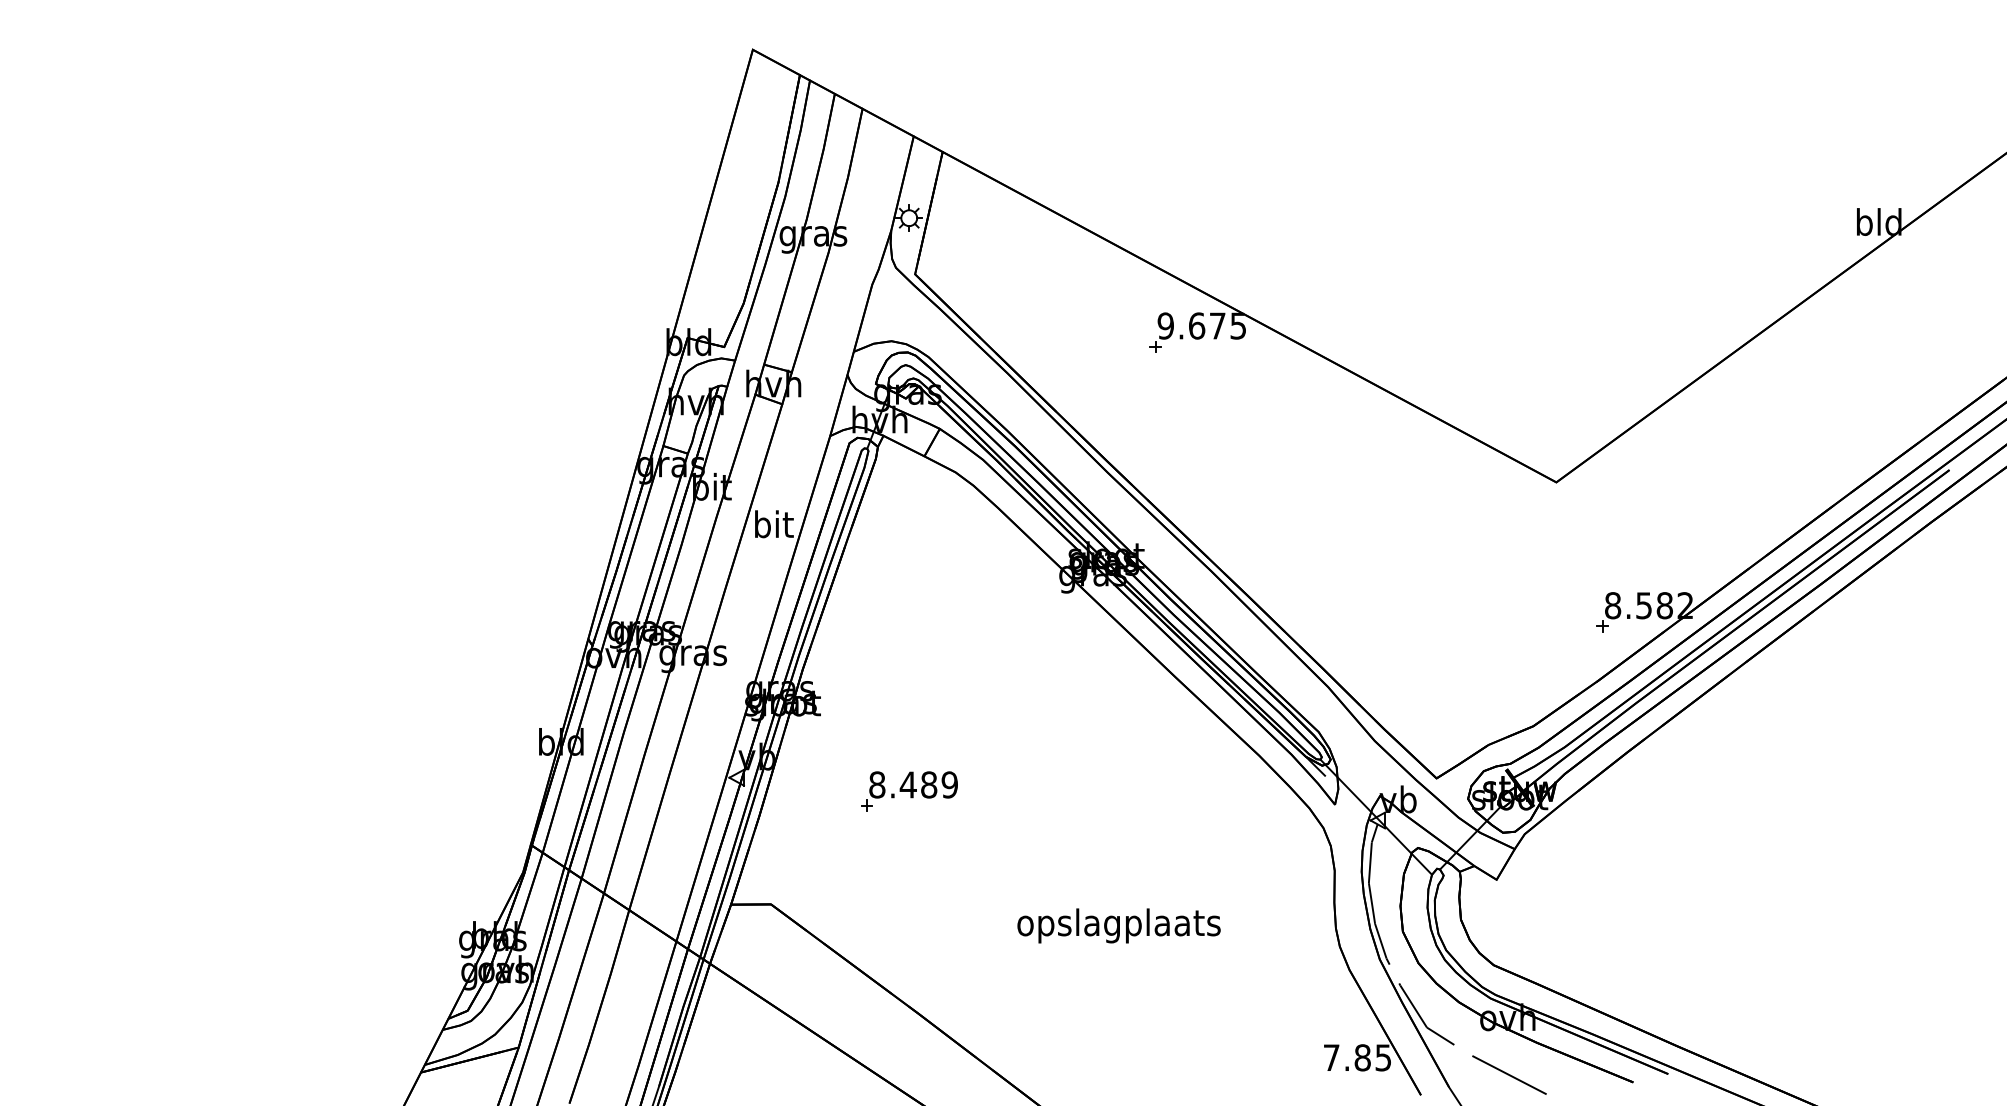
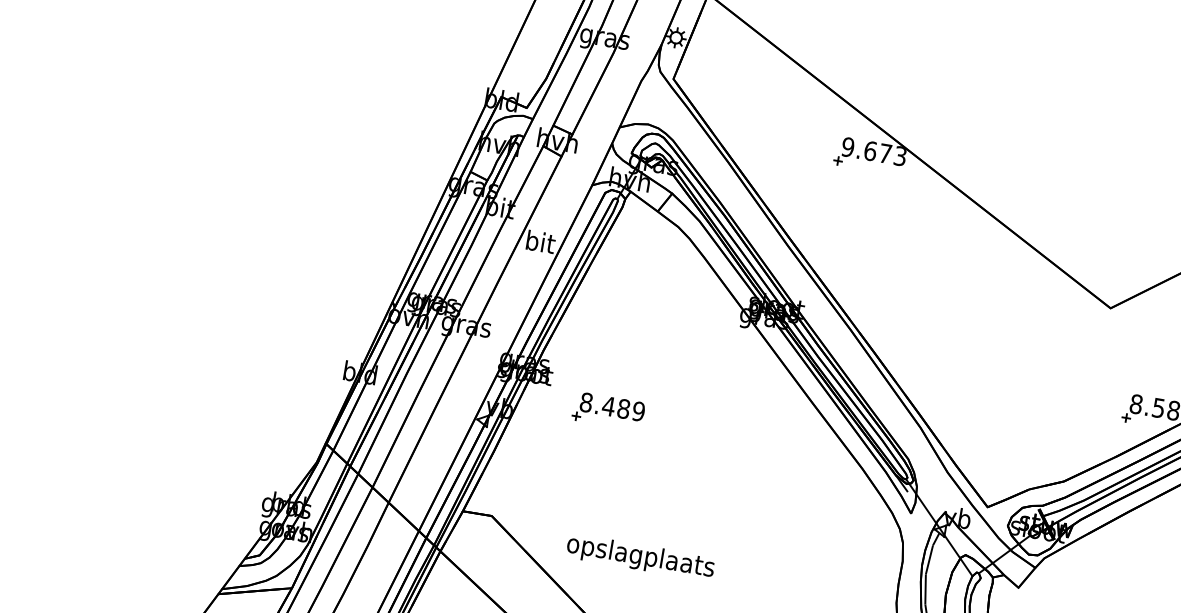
text: (1238, 325) -> (900, 155), 9.675 -> 9.673
part: (909, 791) -> (608, 411), moved
text: (1118, 925) -> (640, 557), moved

